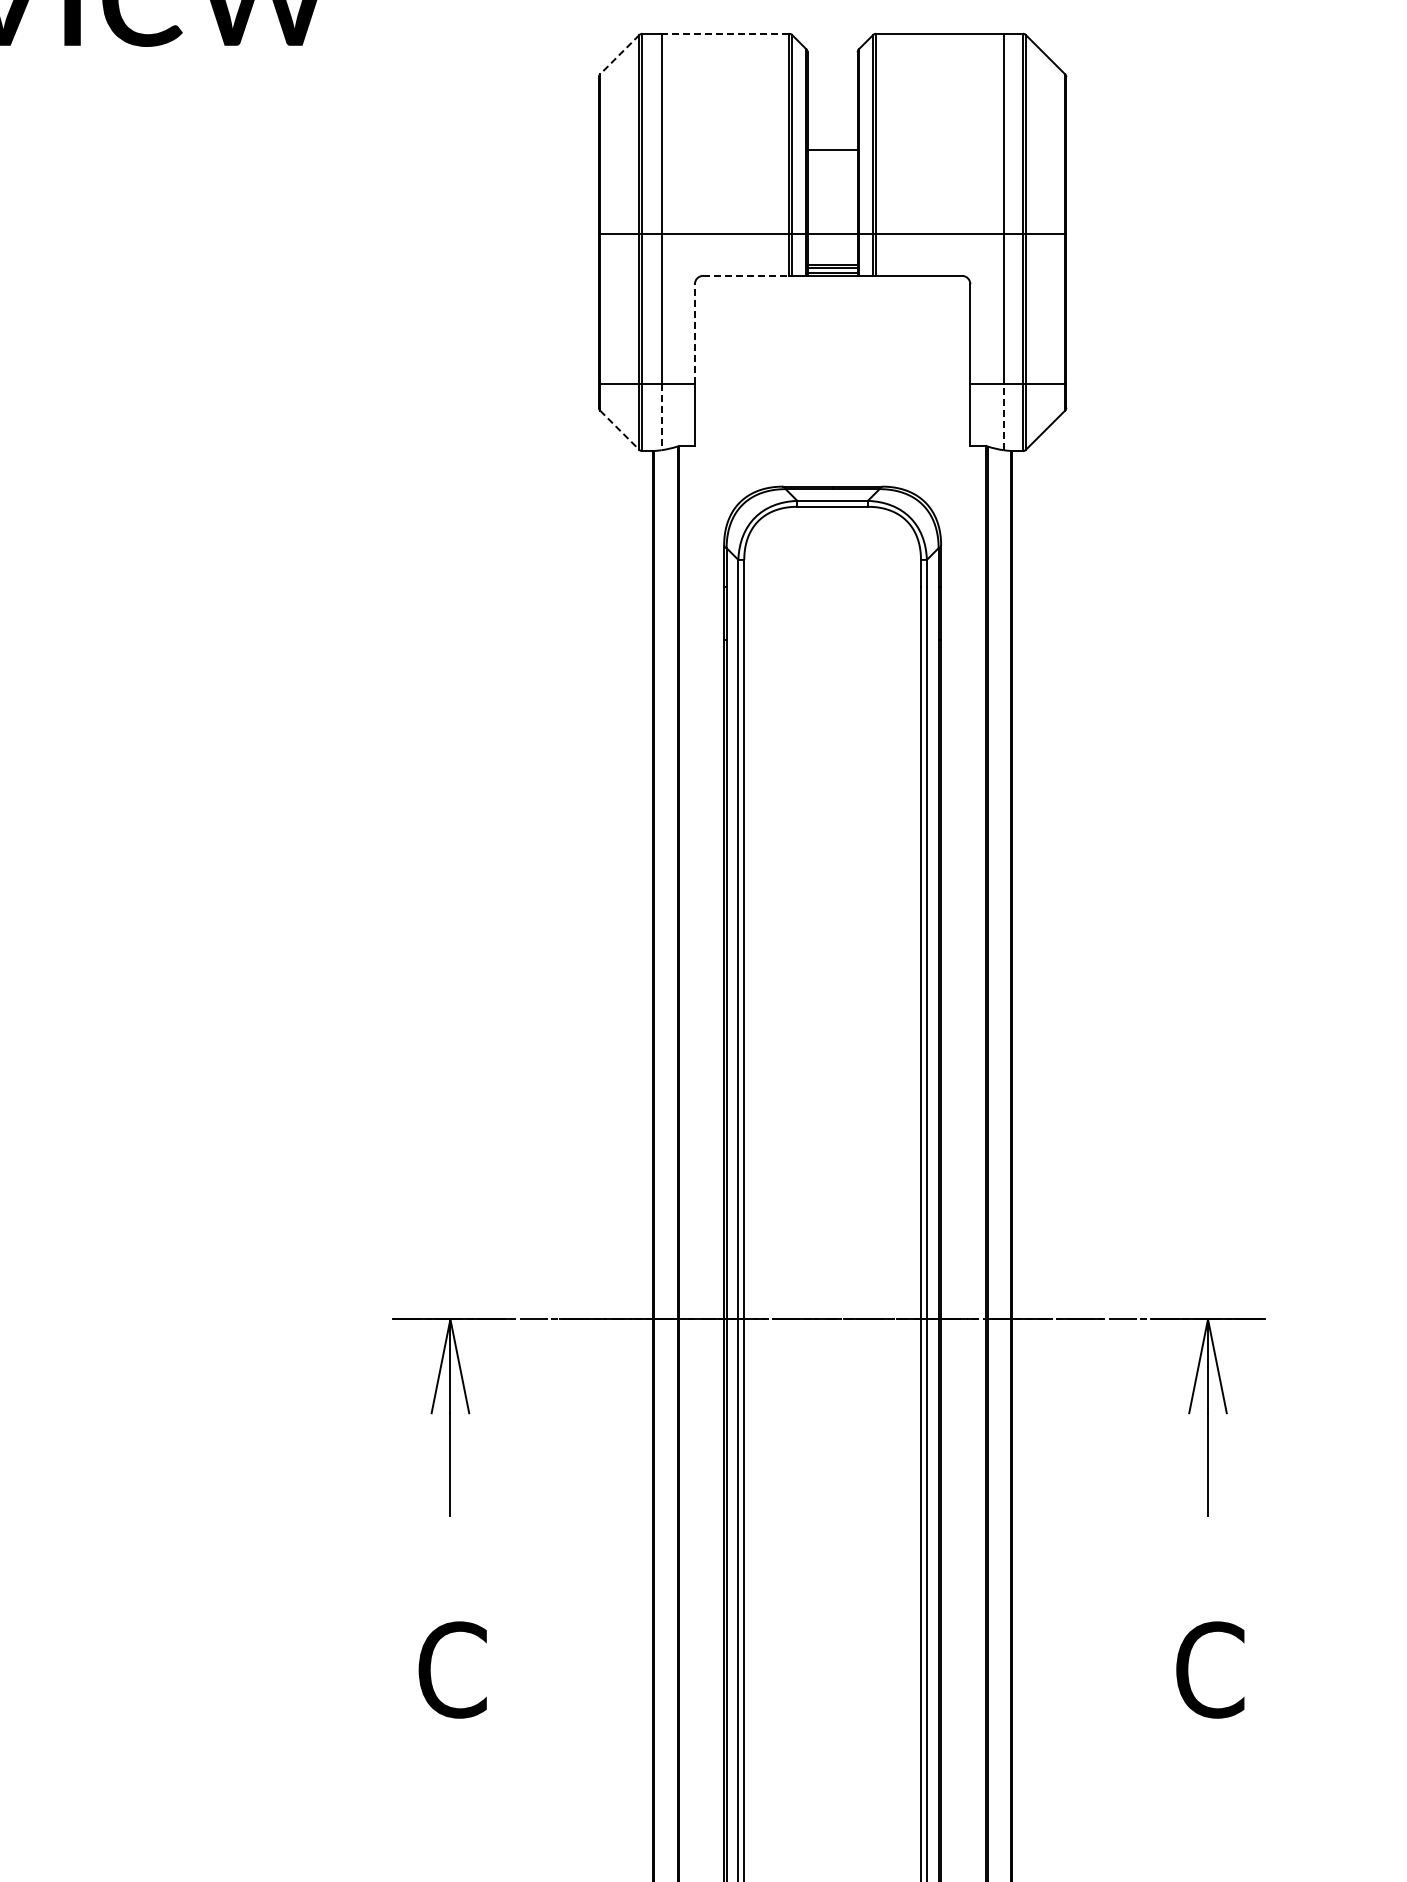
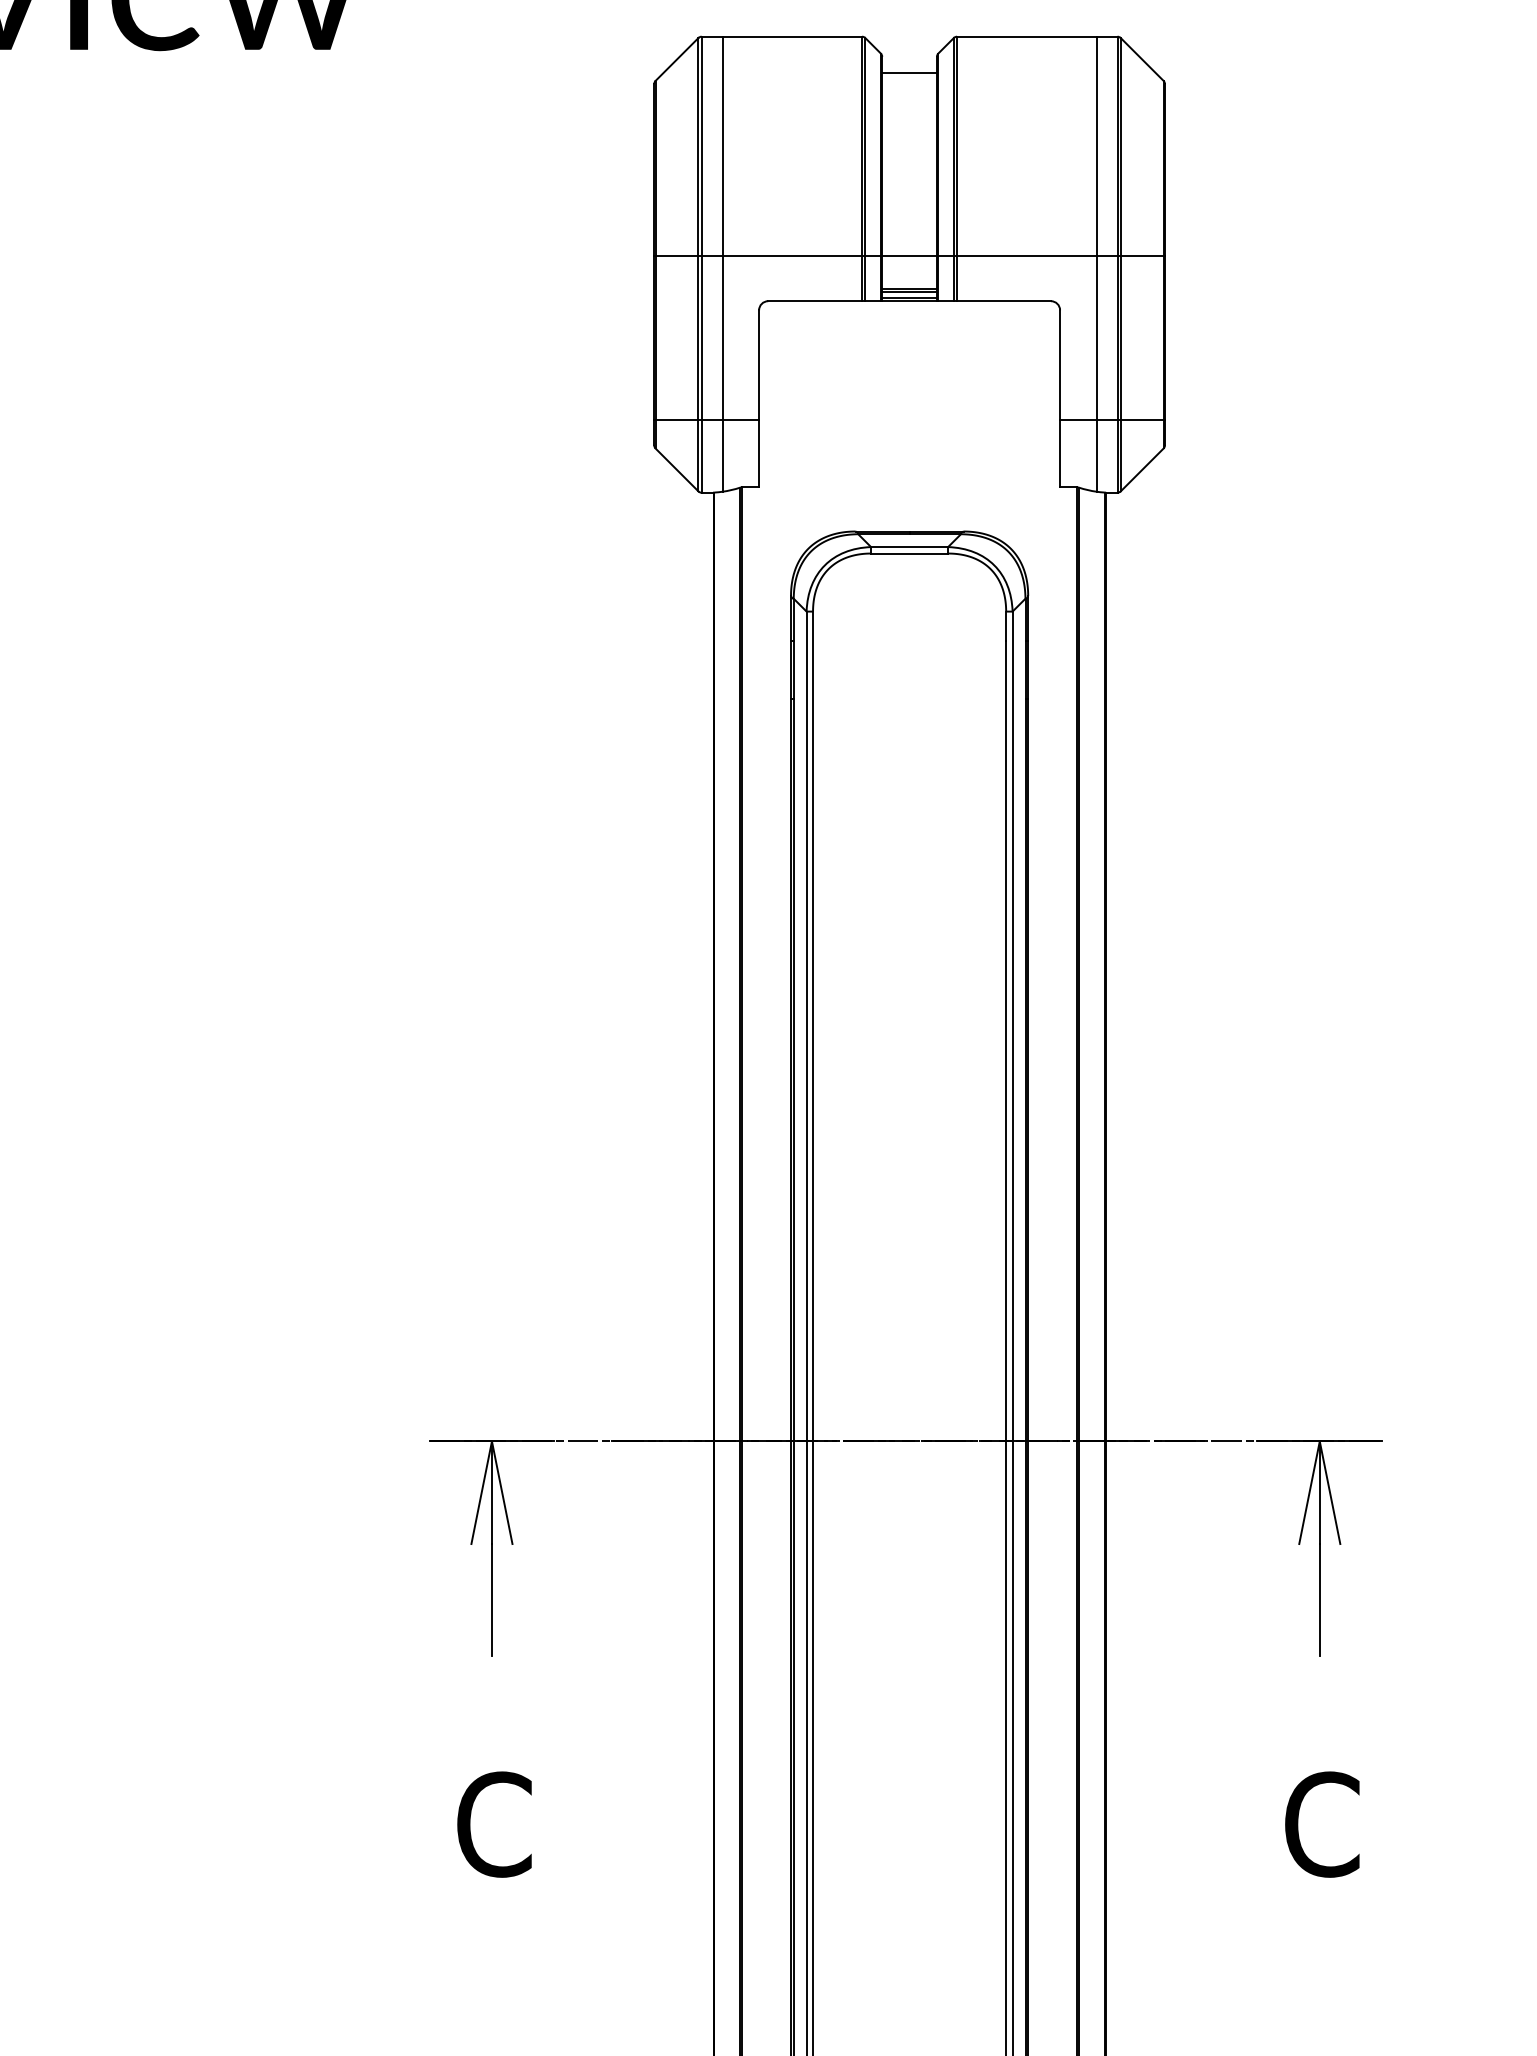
line: (725, 33) -> (792, 36), dashed -> solid
line: (619, 54) -> (676, 59), dashed -> solid
line: (832, 150) -> (909, 73), moved
line: (746, 275) -> (815, 300), dashed -> solid
line: (694, 333) -> (758, 364), dashed -> solid
line: (661, 417) -> (722, 455), dashed -> solid
line: (1003, 417) -> (1096, 455), dashed -> solid
line: (619, 430) -> (676, 470), dashed -> solid

